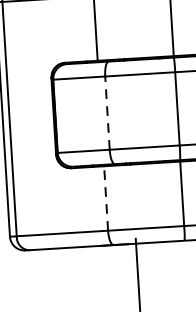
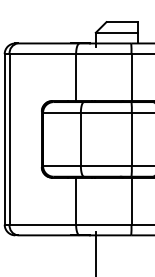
line: (106, 113) -> (80, 139), dashed -> solid
line: (106, 197) -> (76, 200), dashed -> solid

